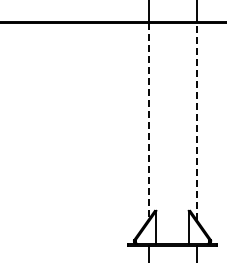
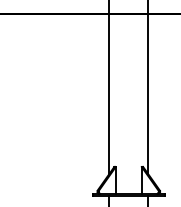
line: (148, 121) -> (109, 94), dashed -> solid
line: (196, 121) -> (148, 94), dashed -> solid

